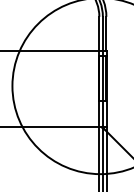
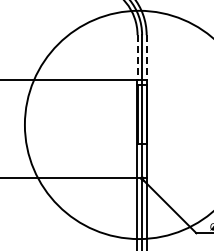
line: (99, 34) -> (137, 58), solid -> dashed
line: (106, 34) -> (146, 58), solid -> dashed

